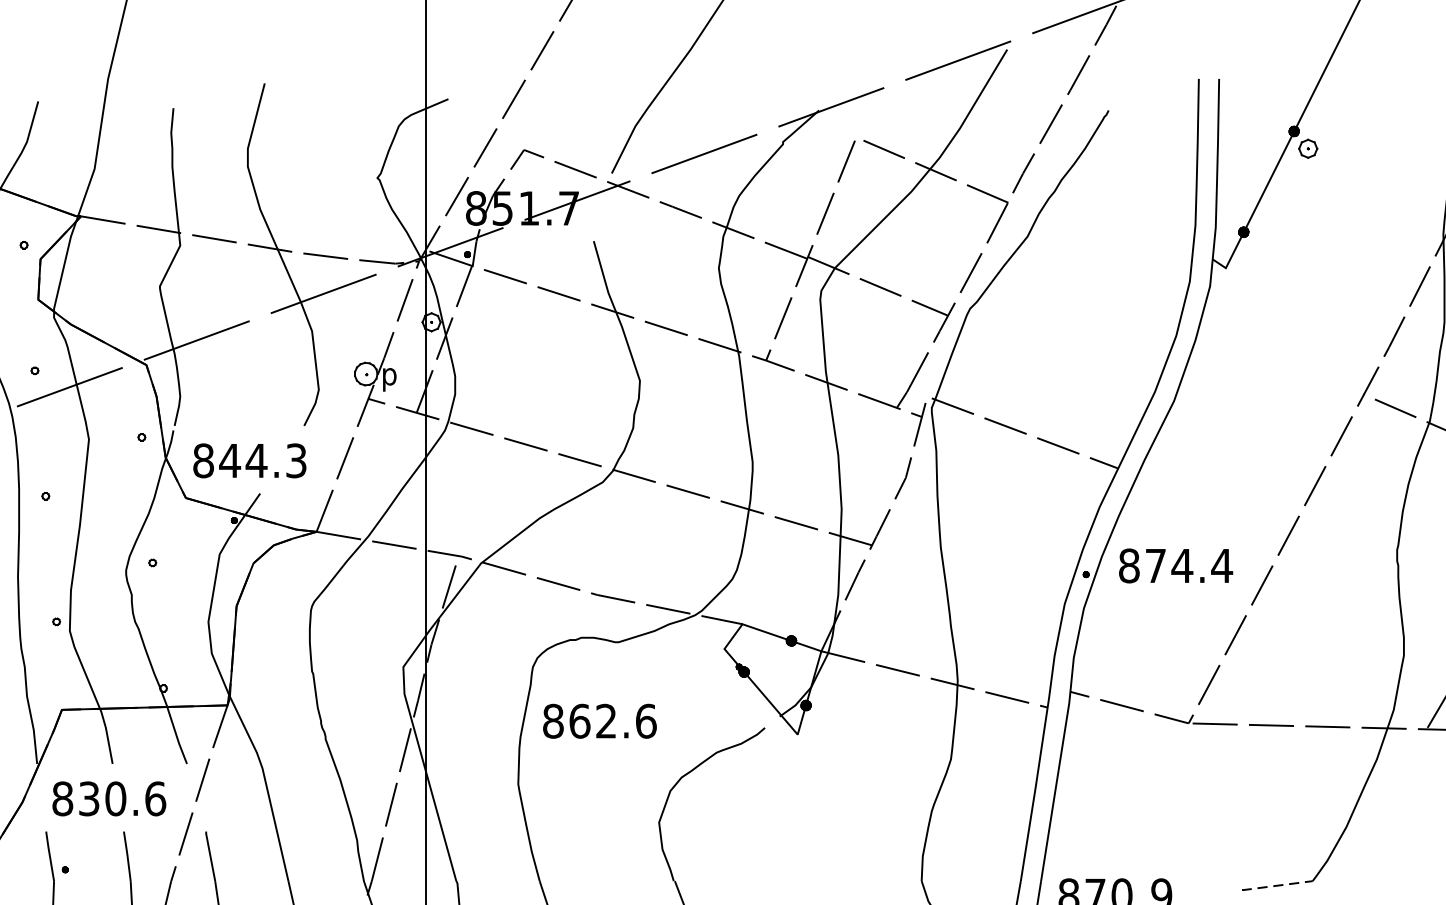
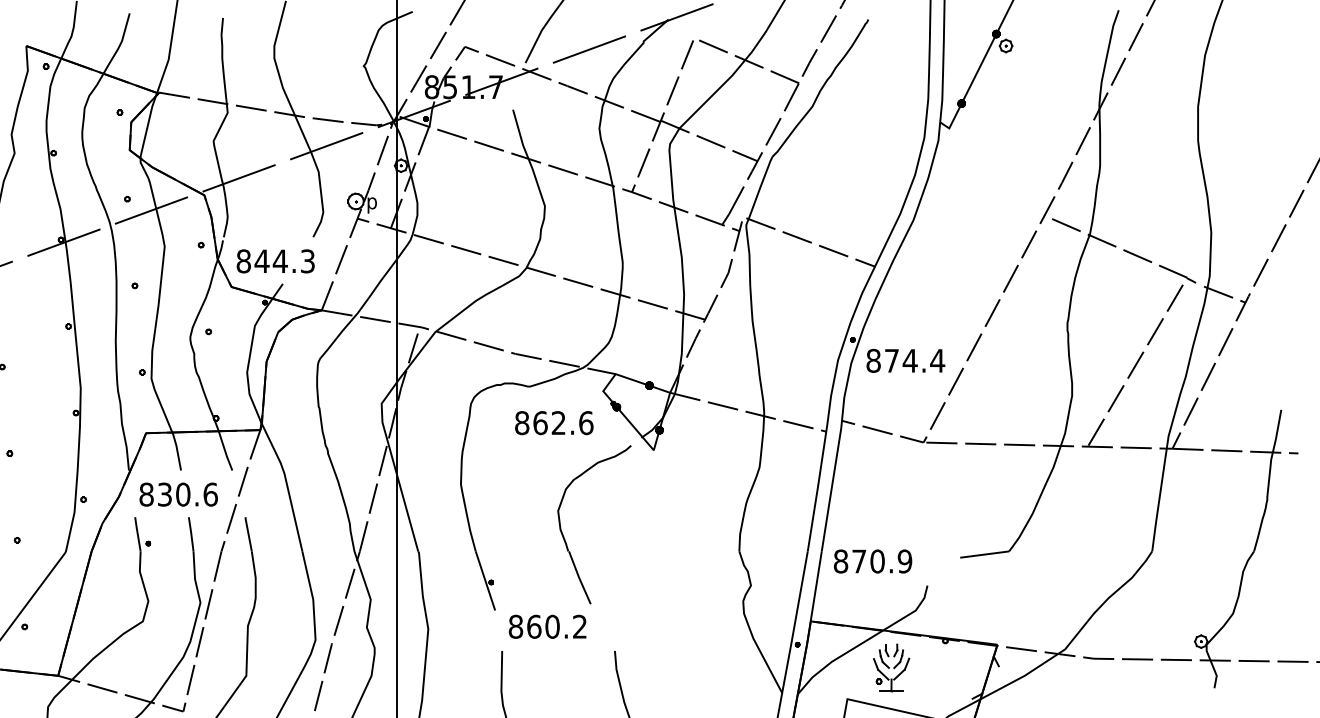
text: (1175, 565) -> (905, 360), moved
text: (600, 721) -> (554, 423), moved
line: (1276, 885) -> (984, 554), dashed -> solid

